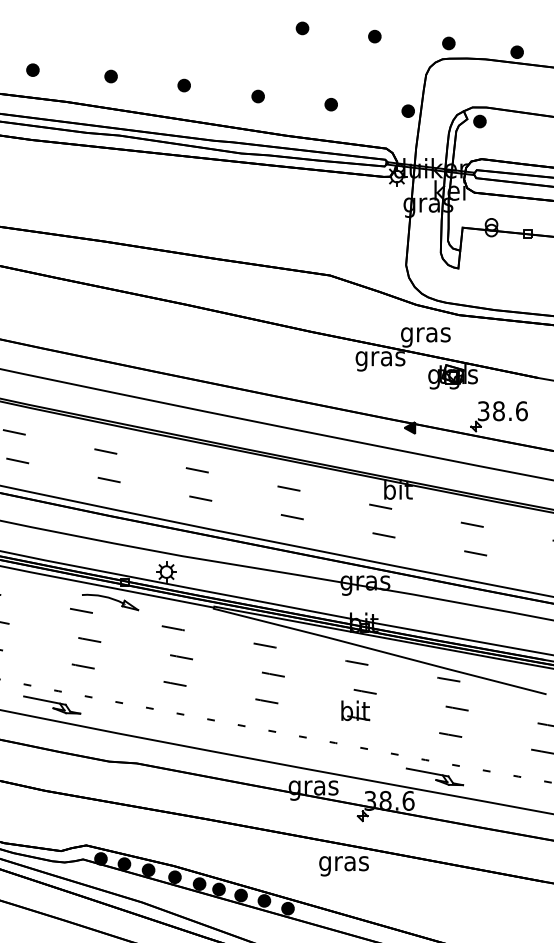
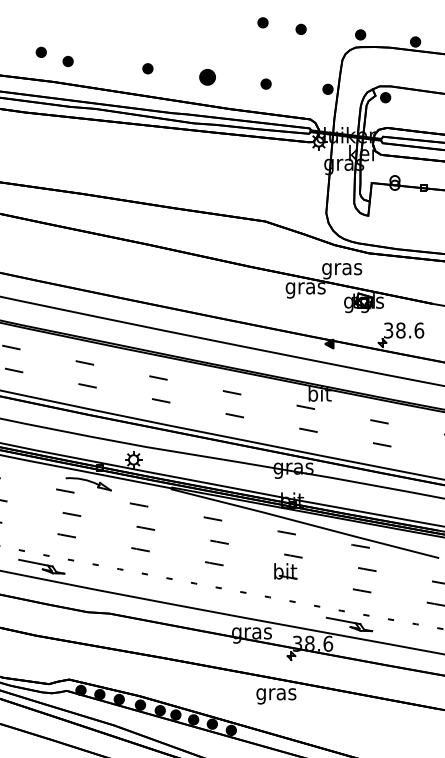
part: (301, 28) -> (262, 22), moved
part: (31, 69) -> (40, 51), moved
part: (110, 76) -> (67, 61), moved
part: (257, 96) -> (206, 77), size x1.6

